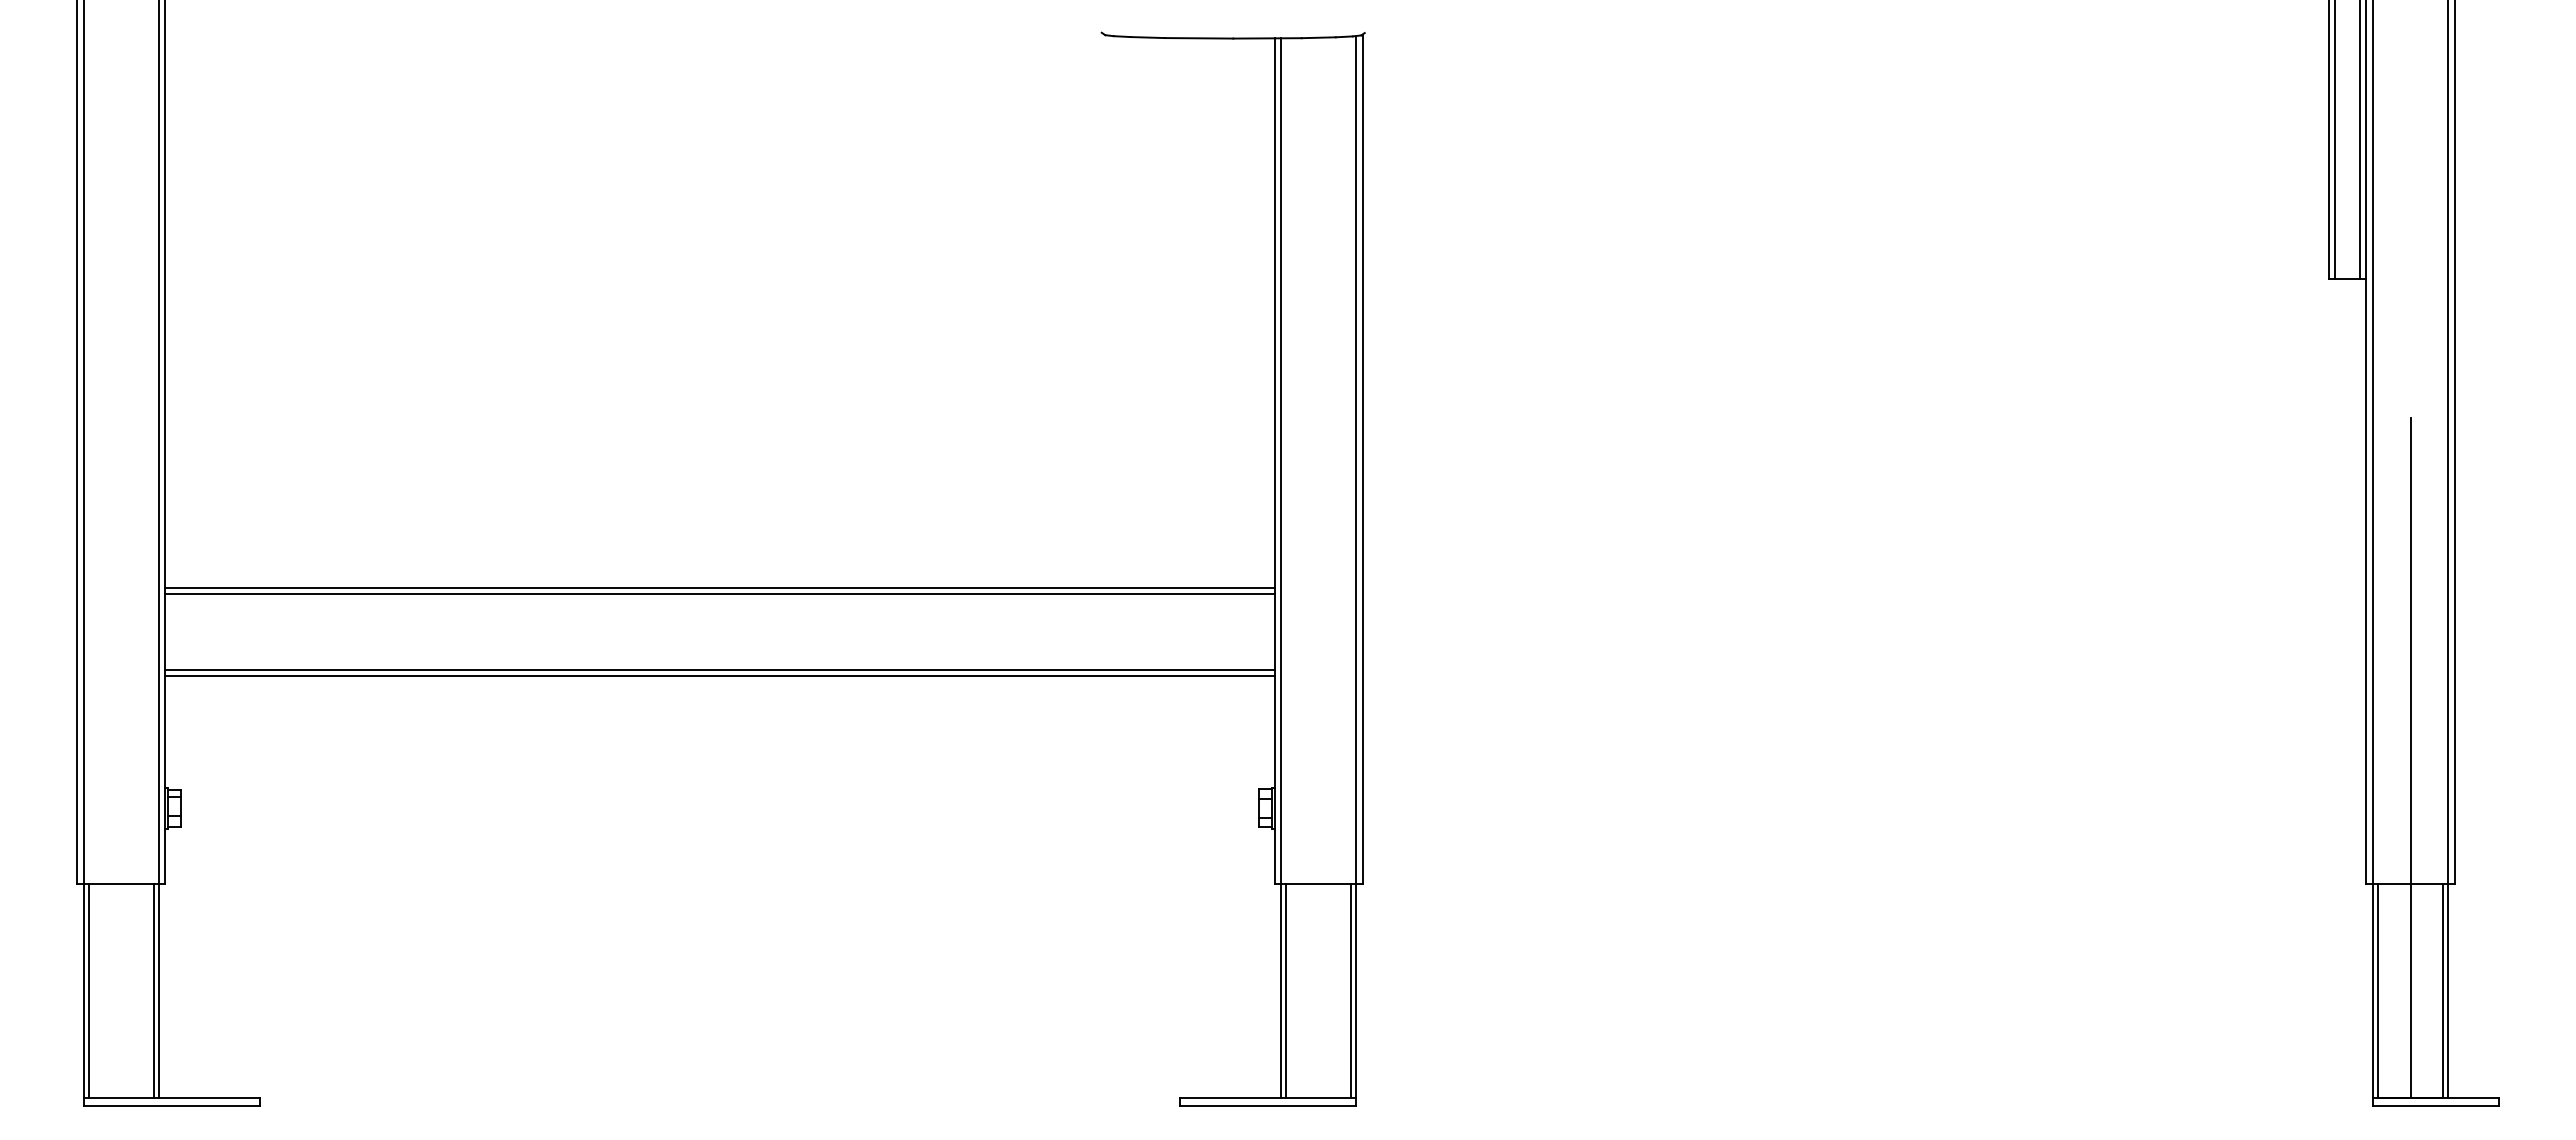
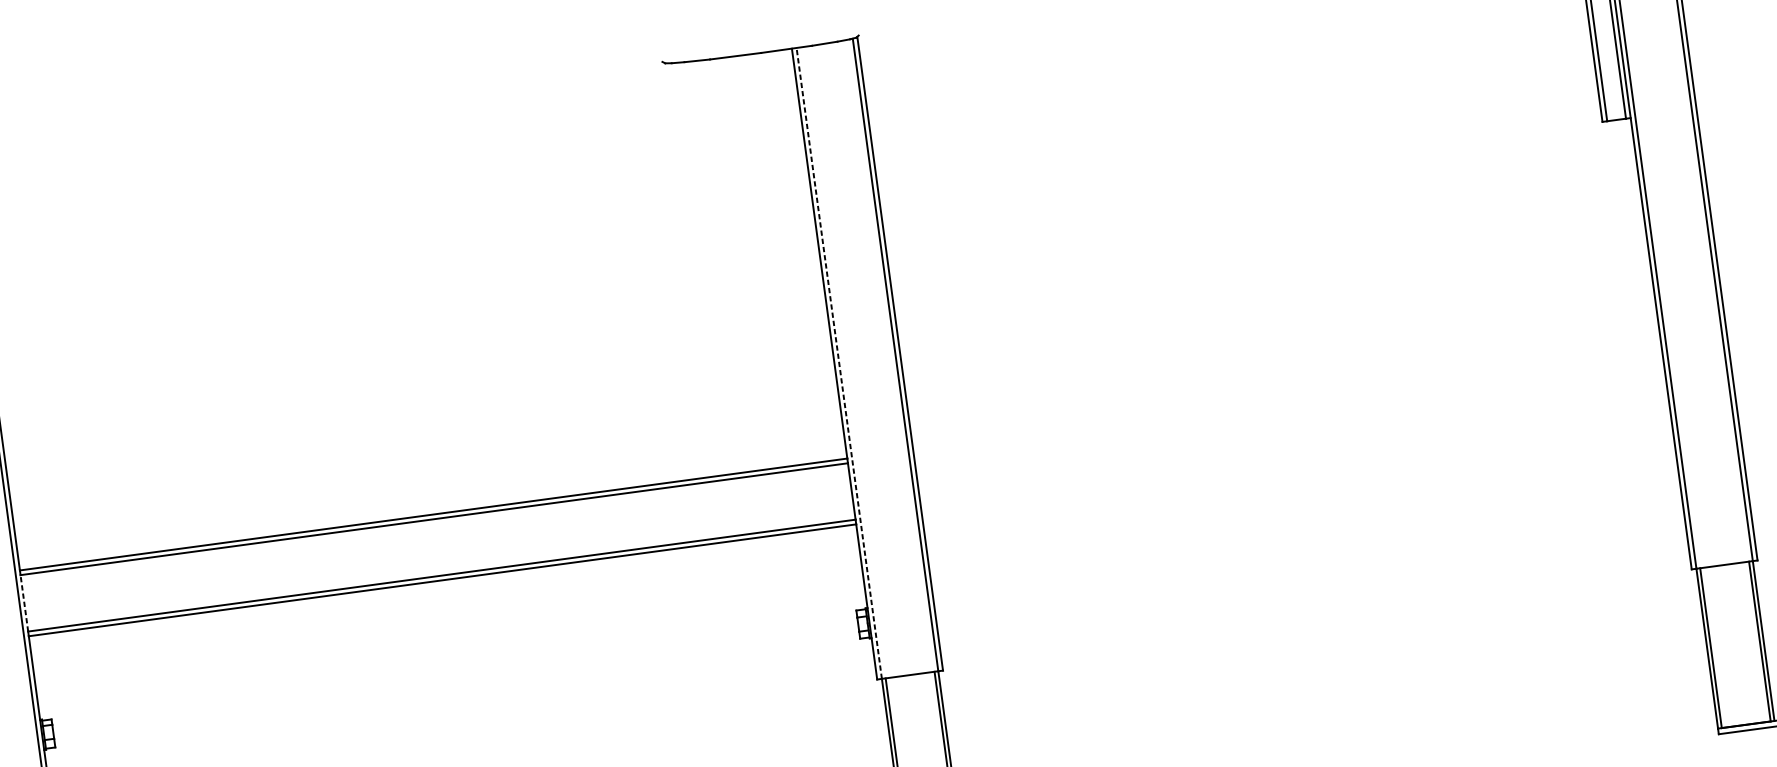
line: (1280, 461) -> (839, 363), solid -> dashed
line: (165, 631) -> (24, 603), solid -> dashed
line: (2410, 757) -> (1711, 470), removed

